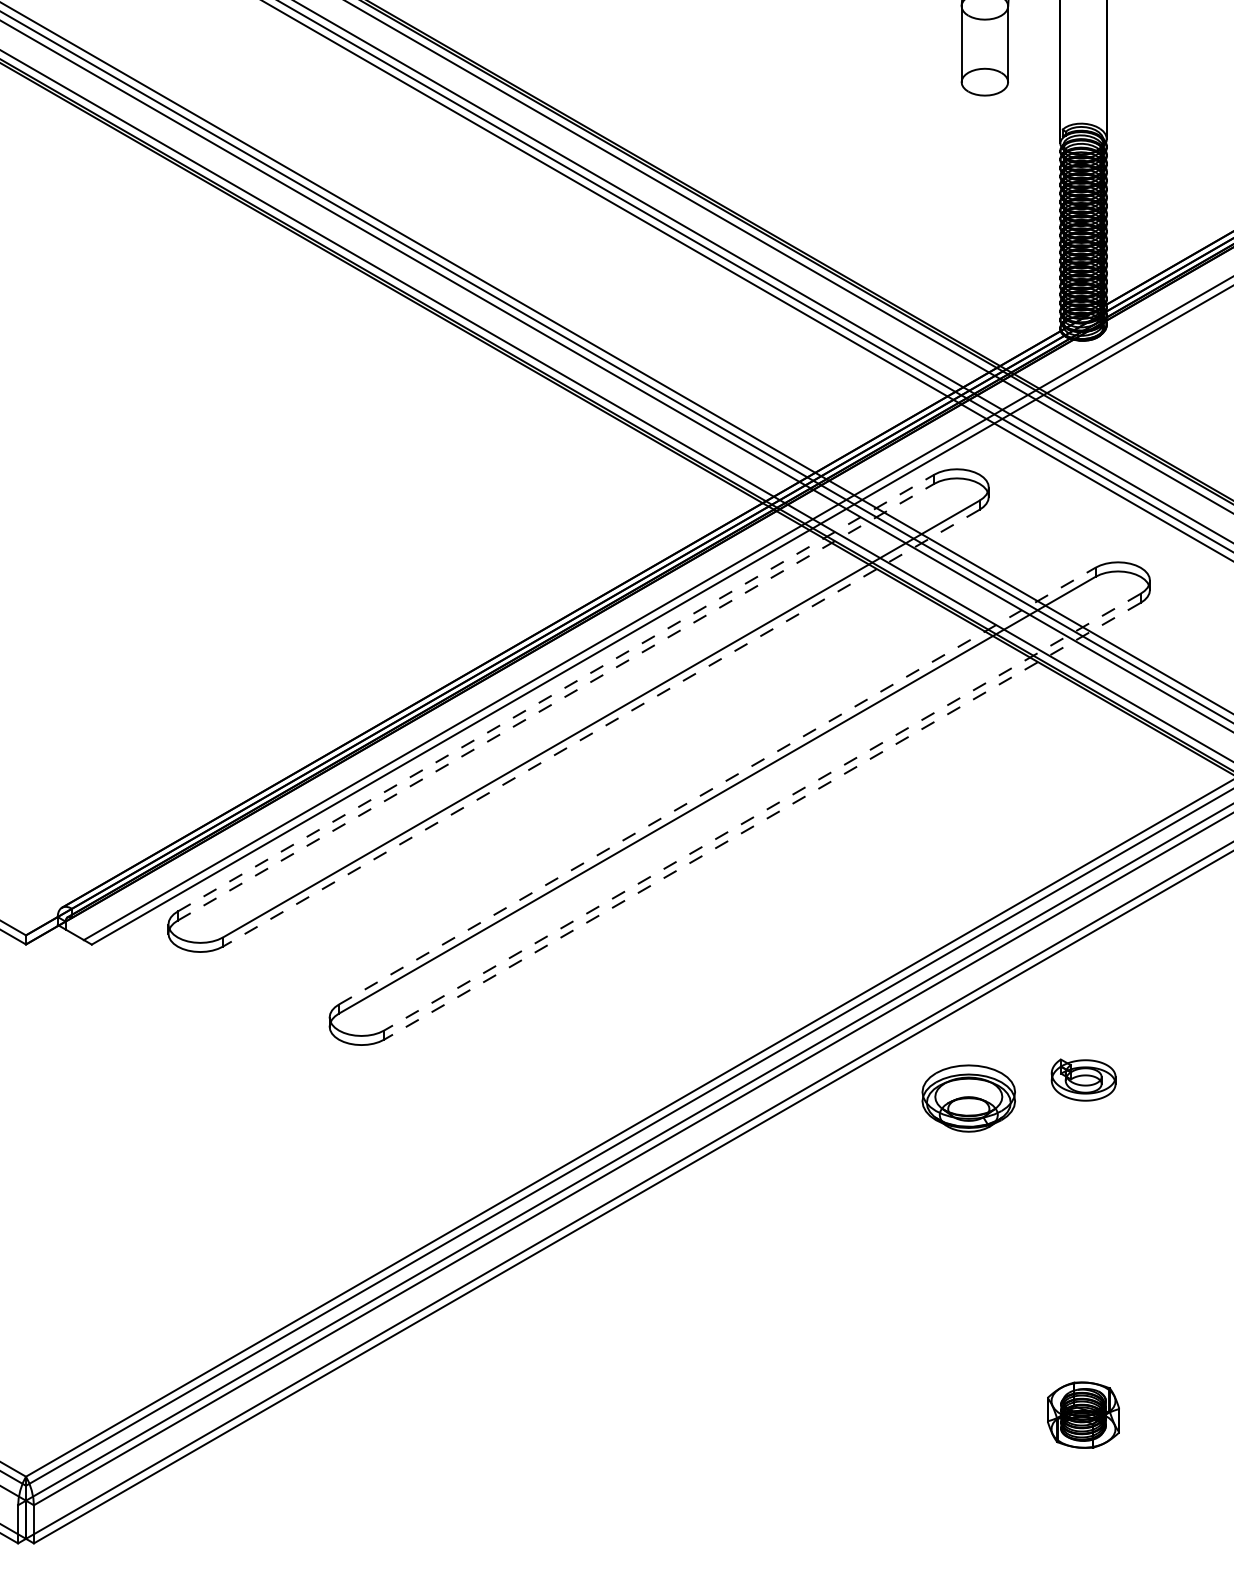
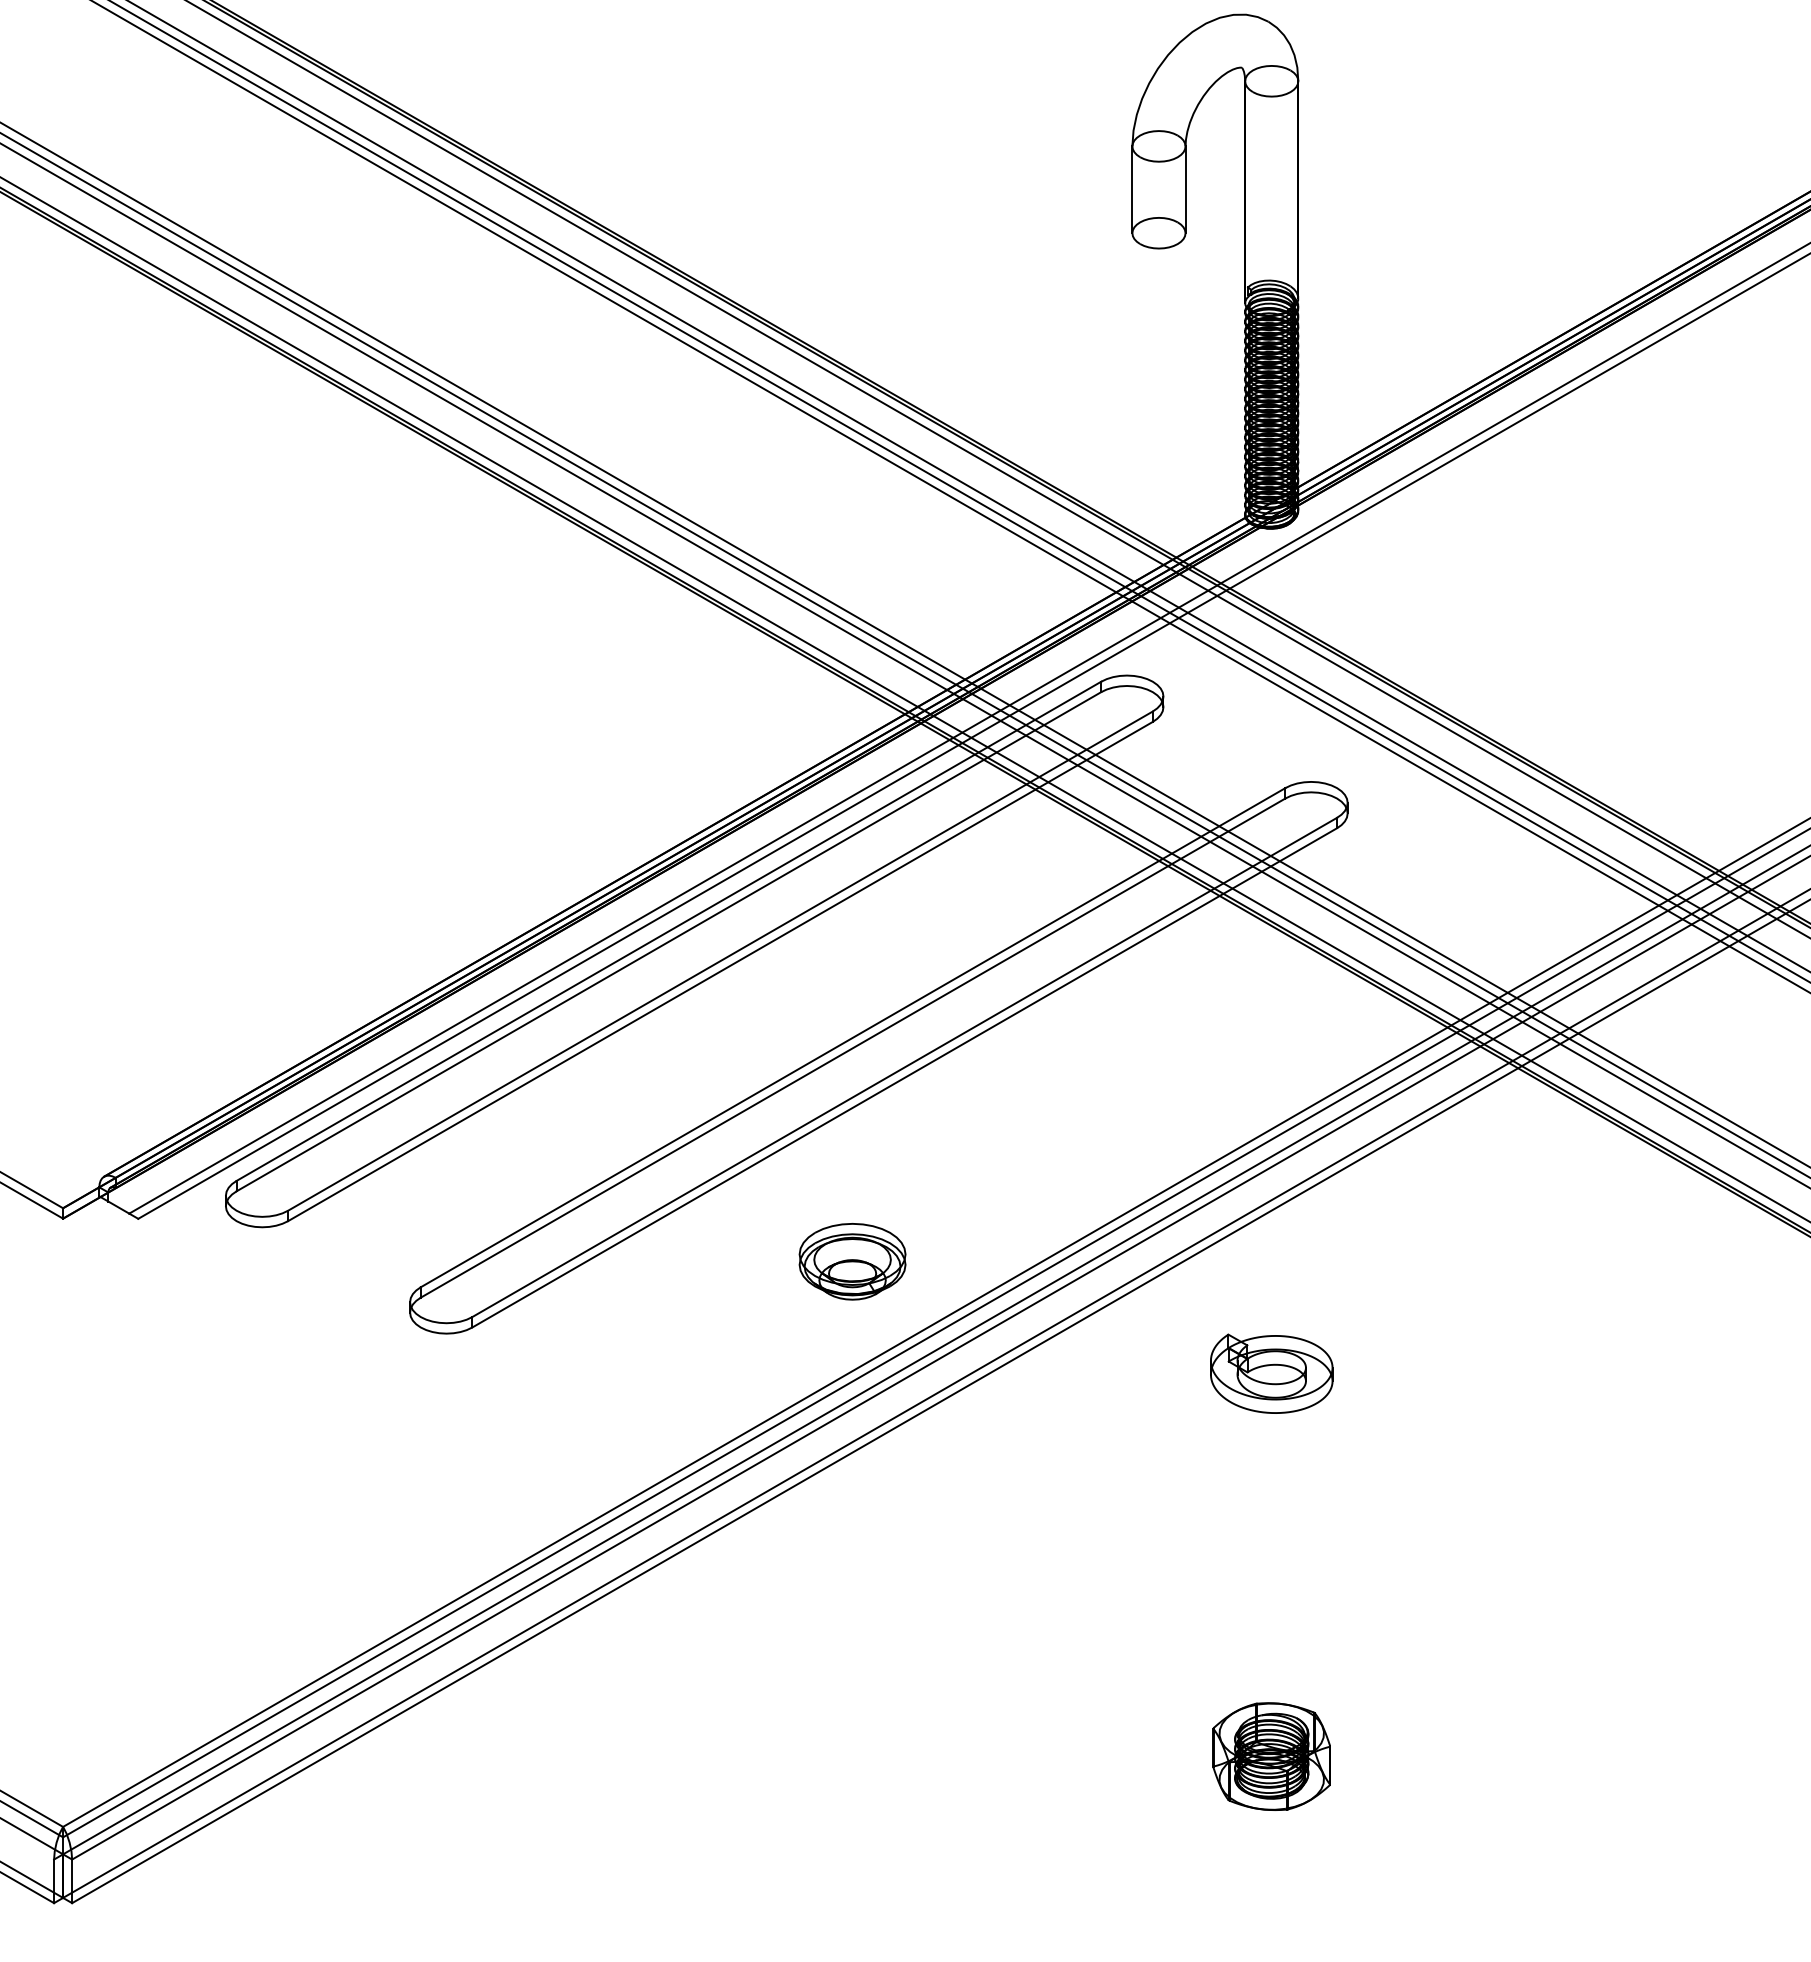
line: (556, 693) -> (669, 931), dashed -> solid
line: (556, 701) -> (669, 941), dashed -> solid
line: (601, 728) -> (720, 971), dashed -> solid
line: (717, 785) -> (853, 1037), dashed -> solid
line: (762, 812) -> (904, 1067), dashed -> solid
line: (762, 821) -> (904, 1078), dashed -> solid
part: (1083, 1079) -> (1271, 1373), size x1.67
part: (968, 1098) -> (852, 1261), moved
part: (1083, 1415) -> (1271, 1756), size x1.43

